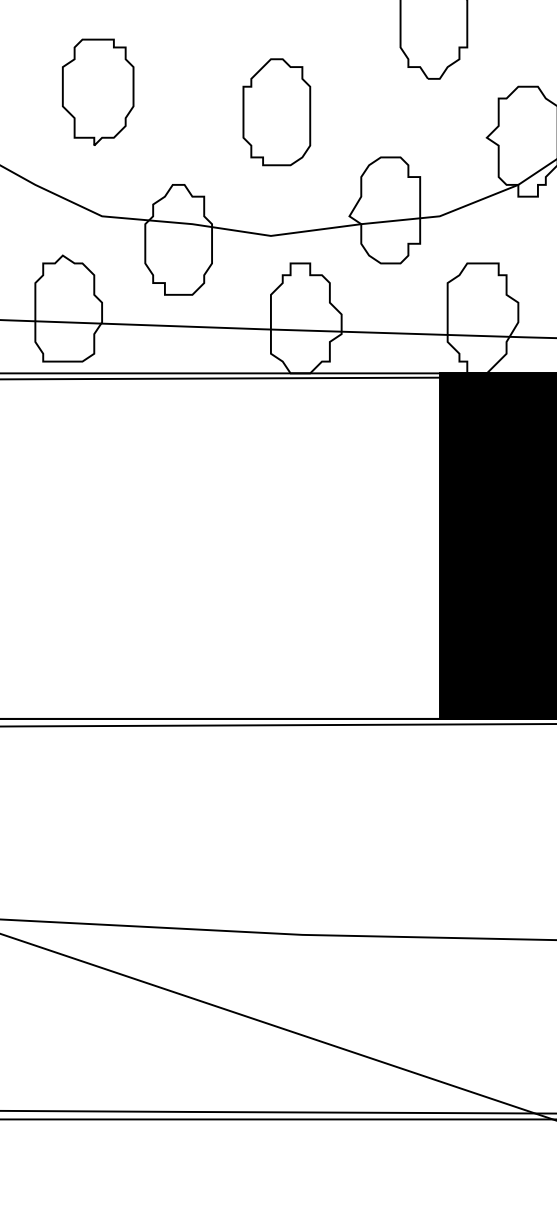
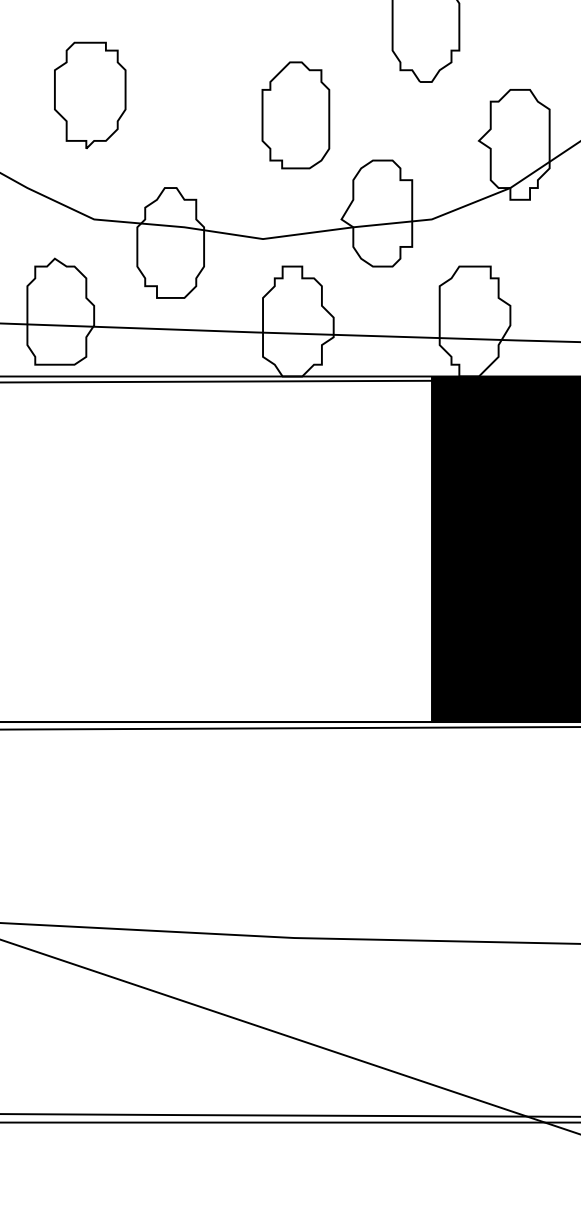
part: (276, 112) -> (295, 115), moved

